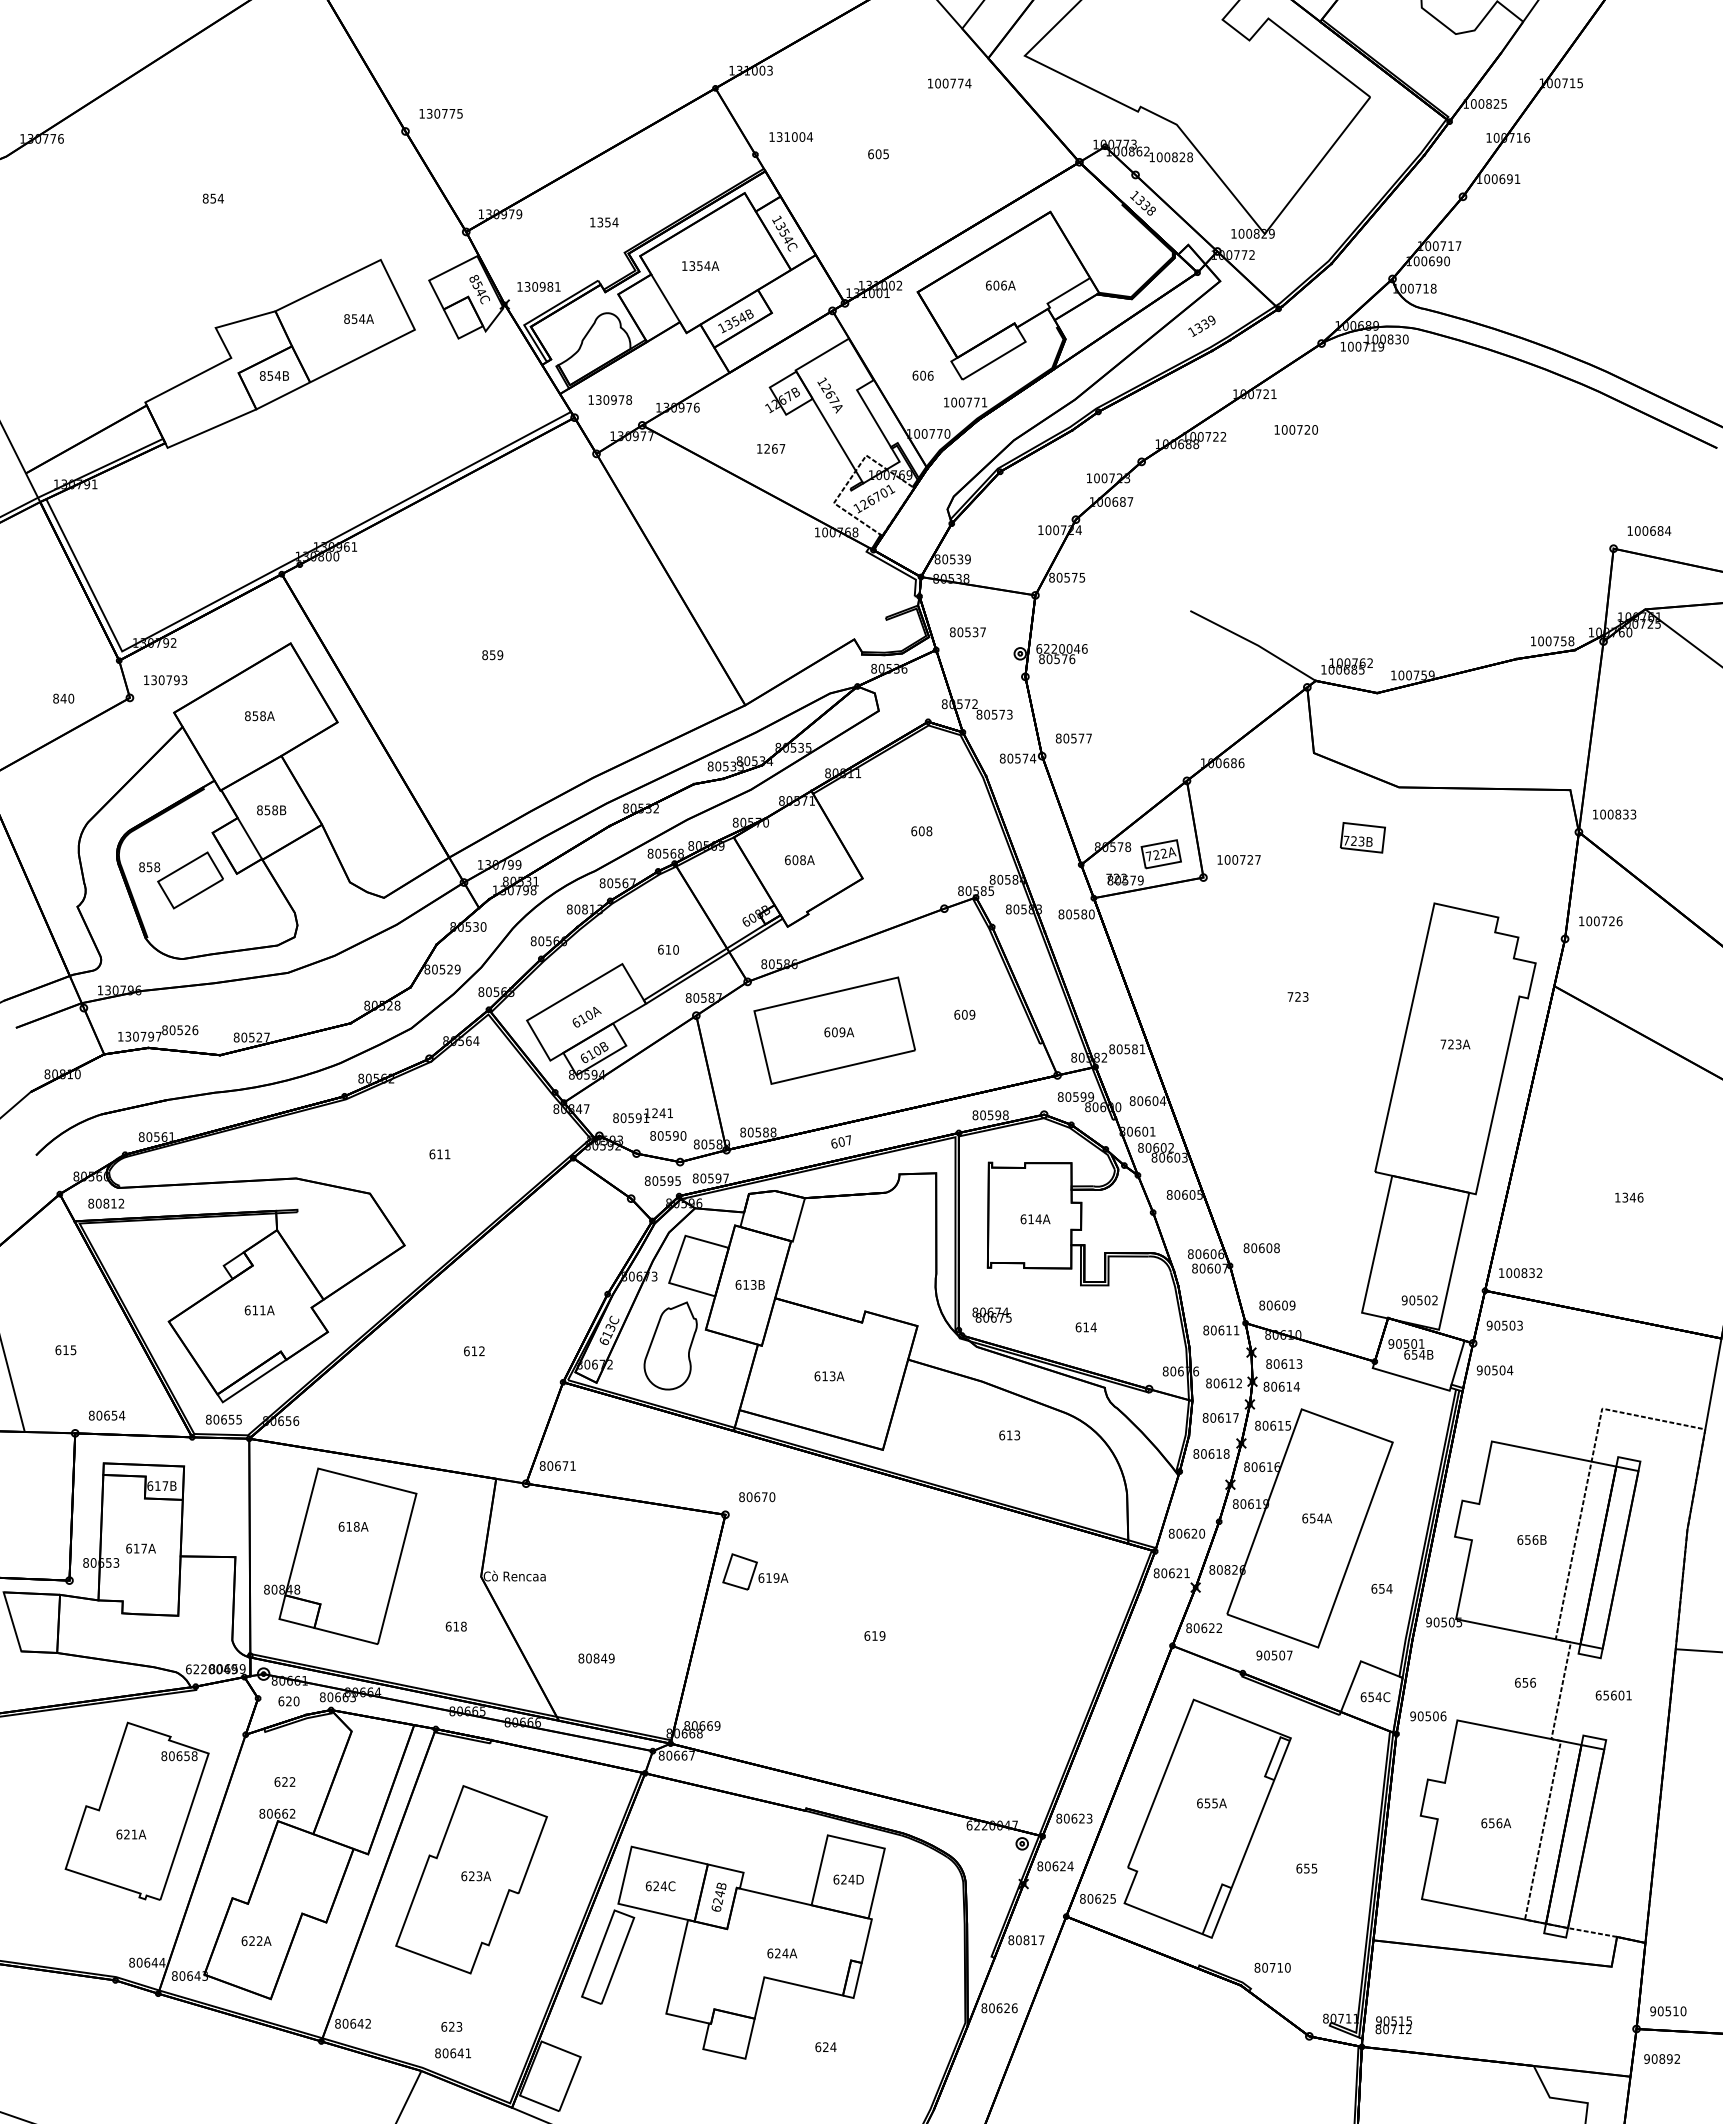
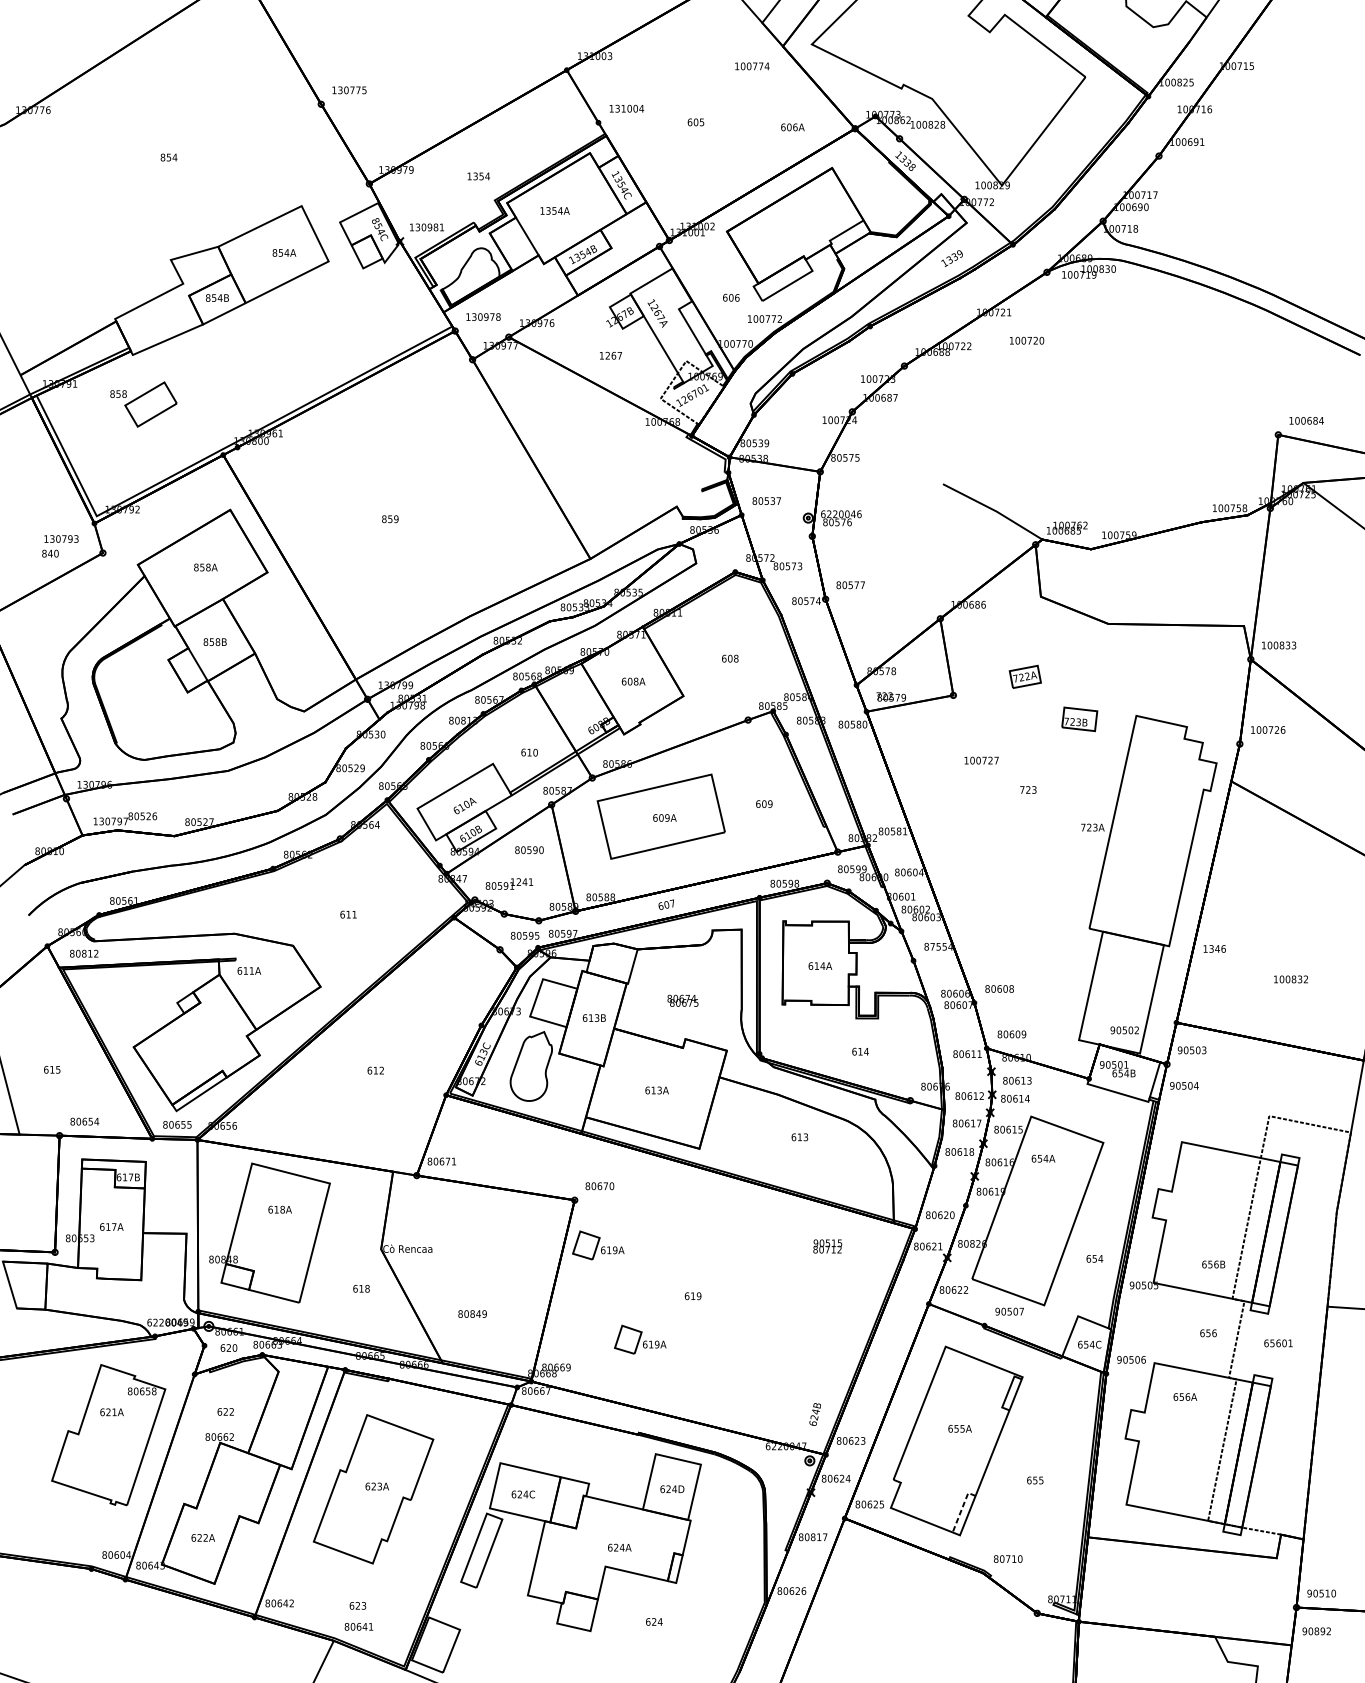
text: (1000, 285) -> (792, 127), moved
text: (983, 402) -> (779, 319), 100771 -> 100772
text: (165, 680) -> (61, 539), moved
part: (1362, 837) -> (1079, 719), moved
part: (1160, 854) -> (1024, 677), moved
text: (1238, 859) -> (981, 760), moved
part: (181, 880) -> (143, 404), moved
text: (1455, 1044) -> (1092, 827), moved
text: (668, 1135) -> (529, 849), moved
text: (1188, 1194) -> (941, 946), 80605 -> 87554
text: (1629, 1197) -> (1214, 948), moved
text: (1520, 1272) -> (1290, 978), moved
text: (259, 1310) -> (249, 971), moved
text: (991, 1314) -> (682, 1000), moved
text: (1316, 1518) -> (1042, 1158), moved
text: (1531, 1539) -> (1213, 1264), moved
part: (808, 1690) -> (640, 1339), added
text: (1496, 1823) -> (1185, 1397), moved
text: (131, 1834) -> (112, 1412), moved
text: (718, 1896) -> (814, 1413), moved
line: (1214, 1904) -> (962, 1508), solid -> dashed
text: (154, 1962) -> (122, 1554), 80644 -> 80604
text: (1393, 2025) -> (827, 1246), moved

